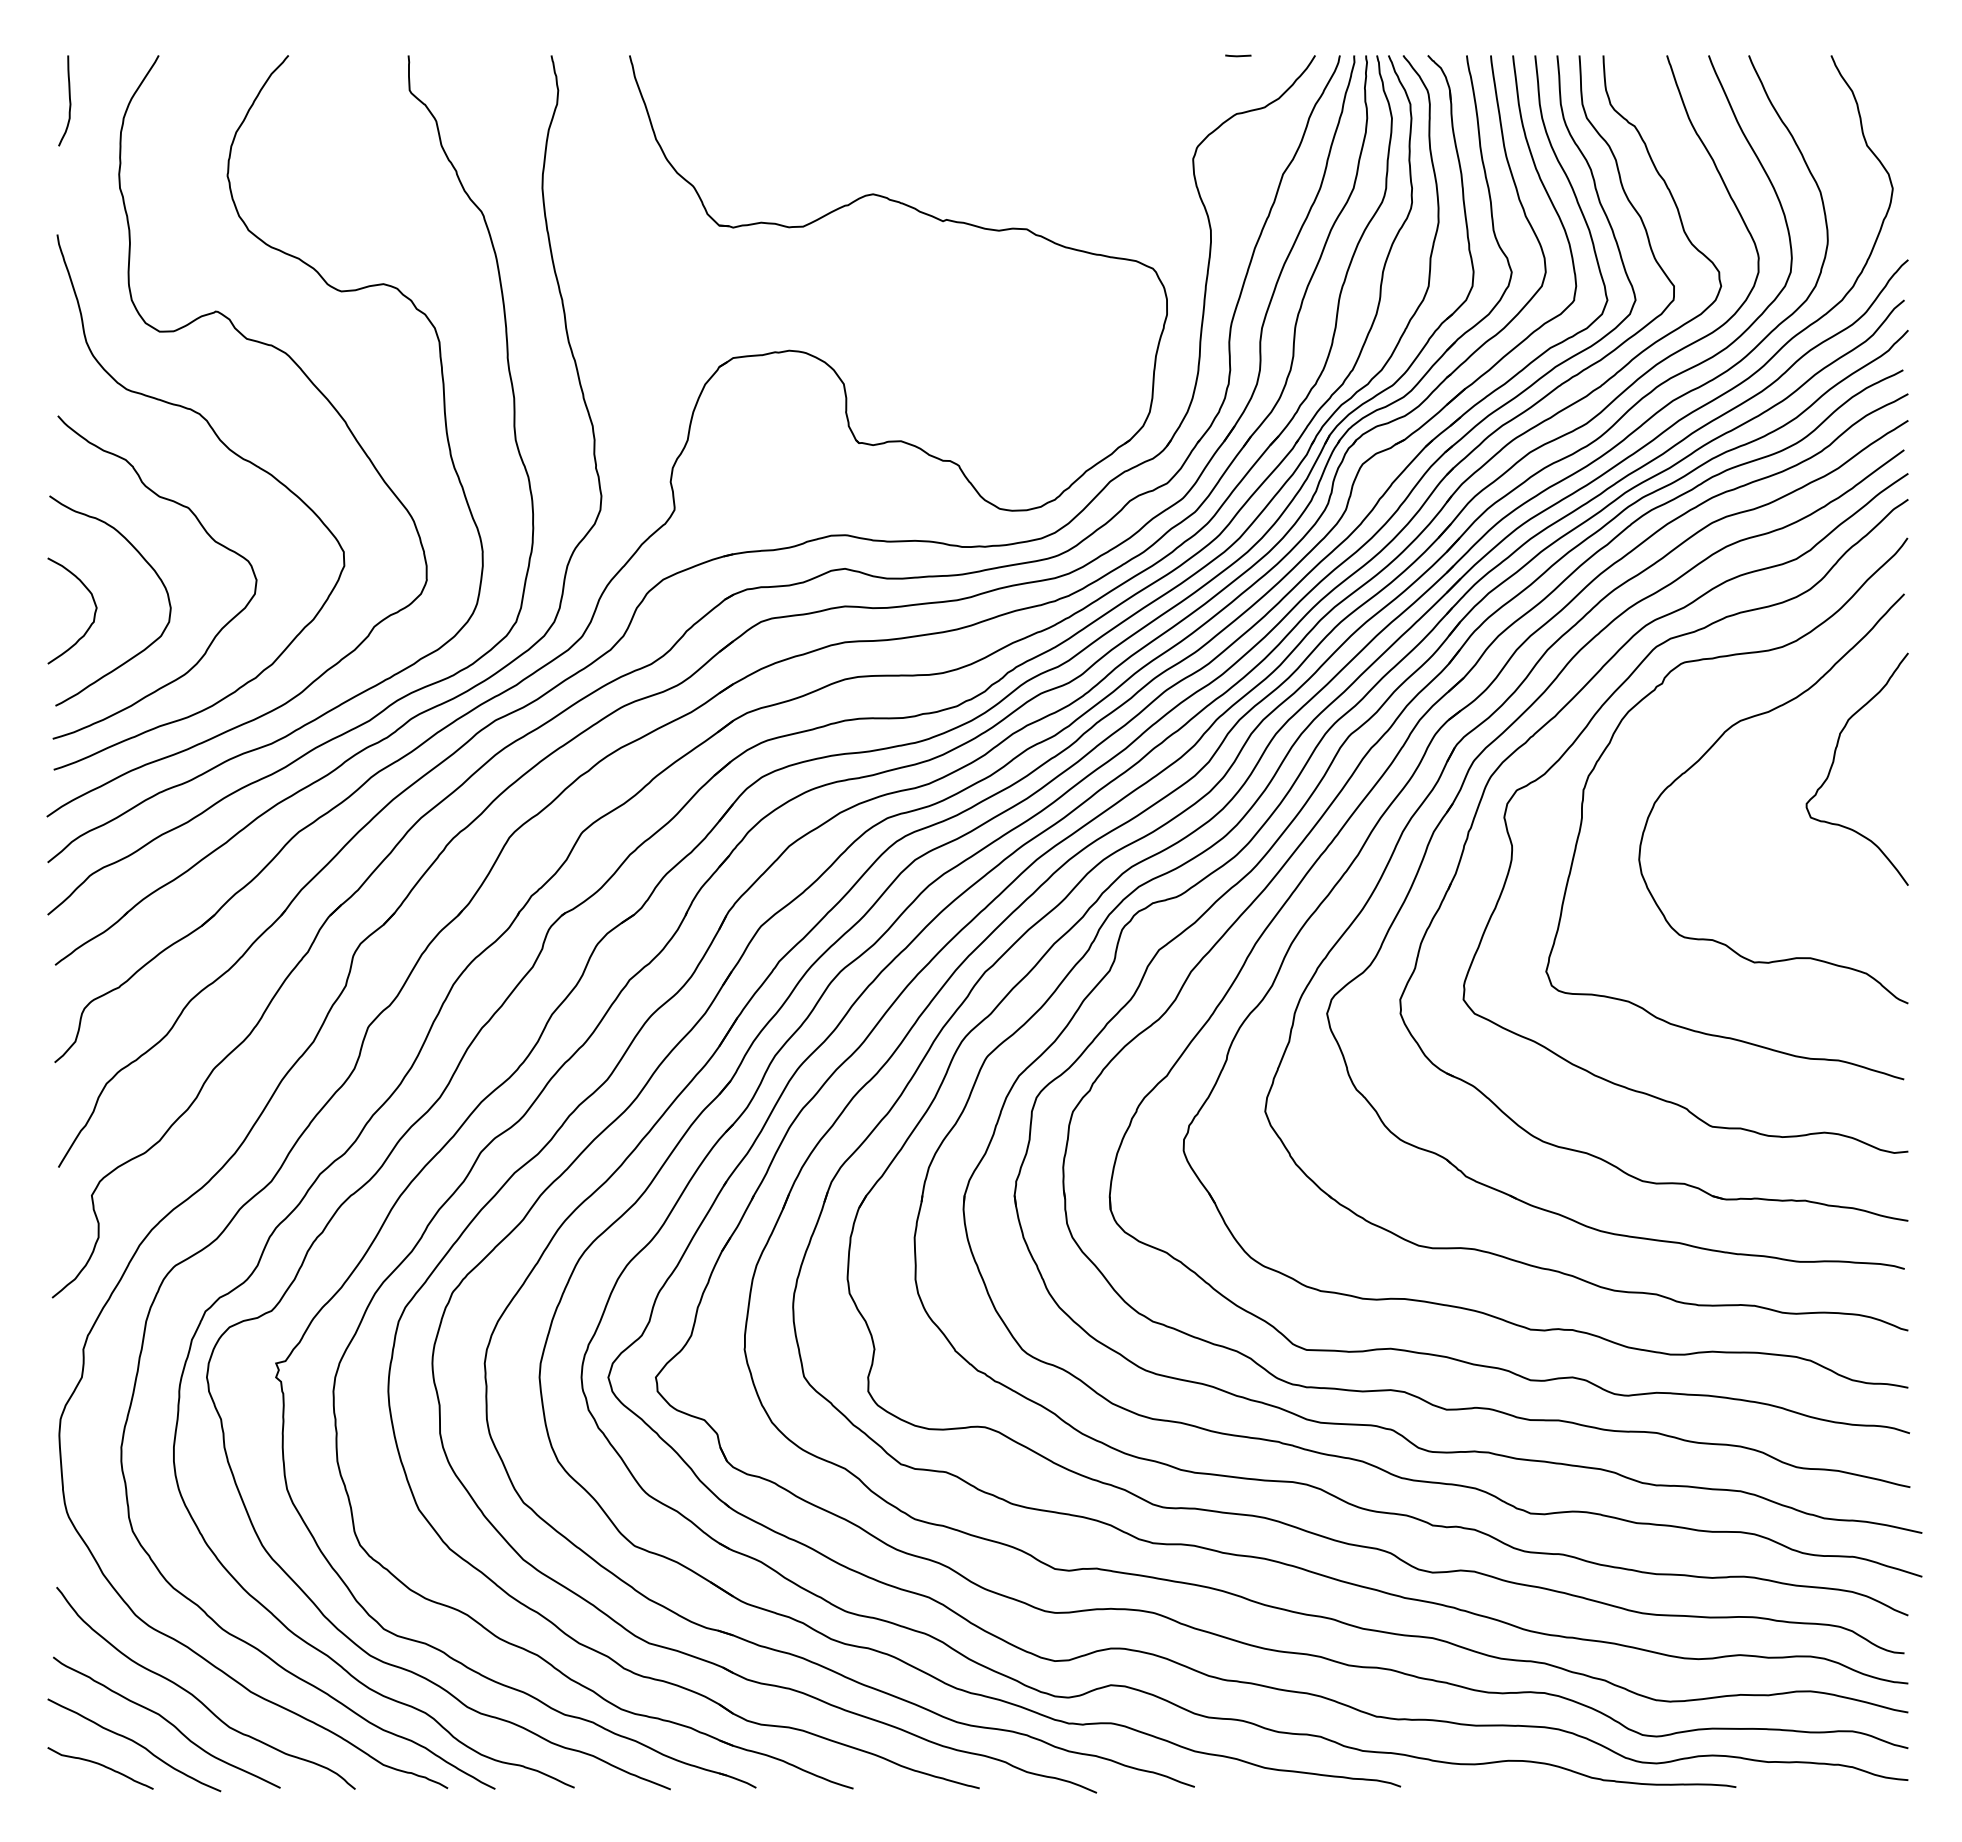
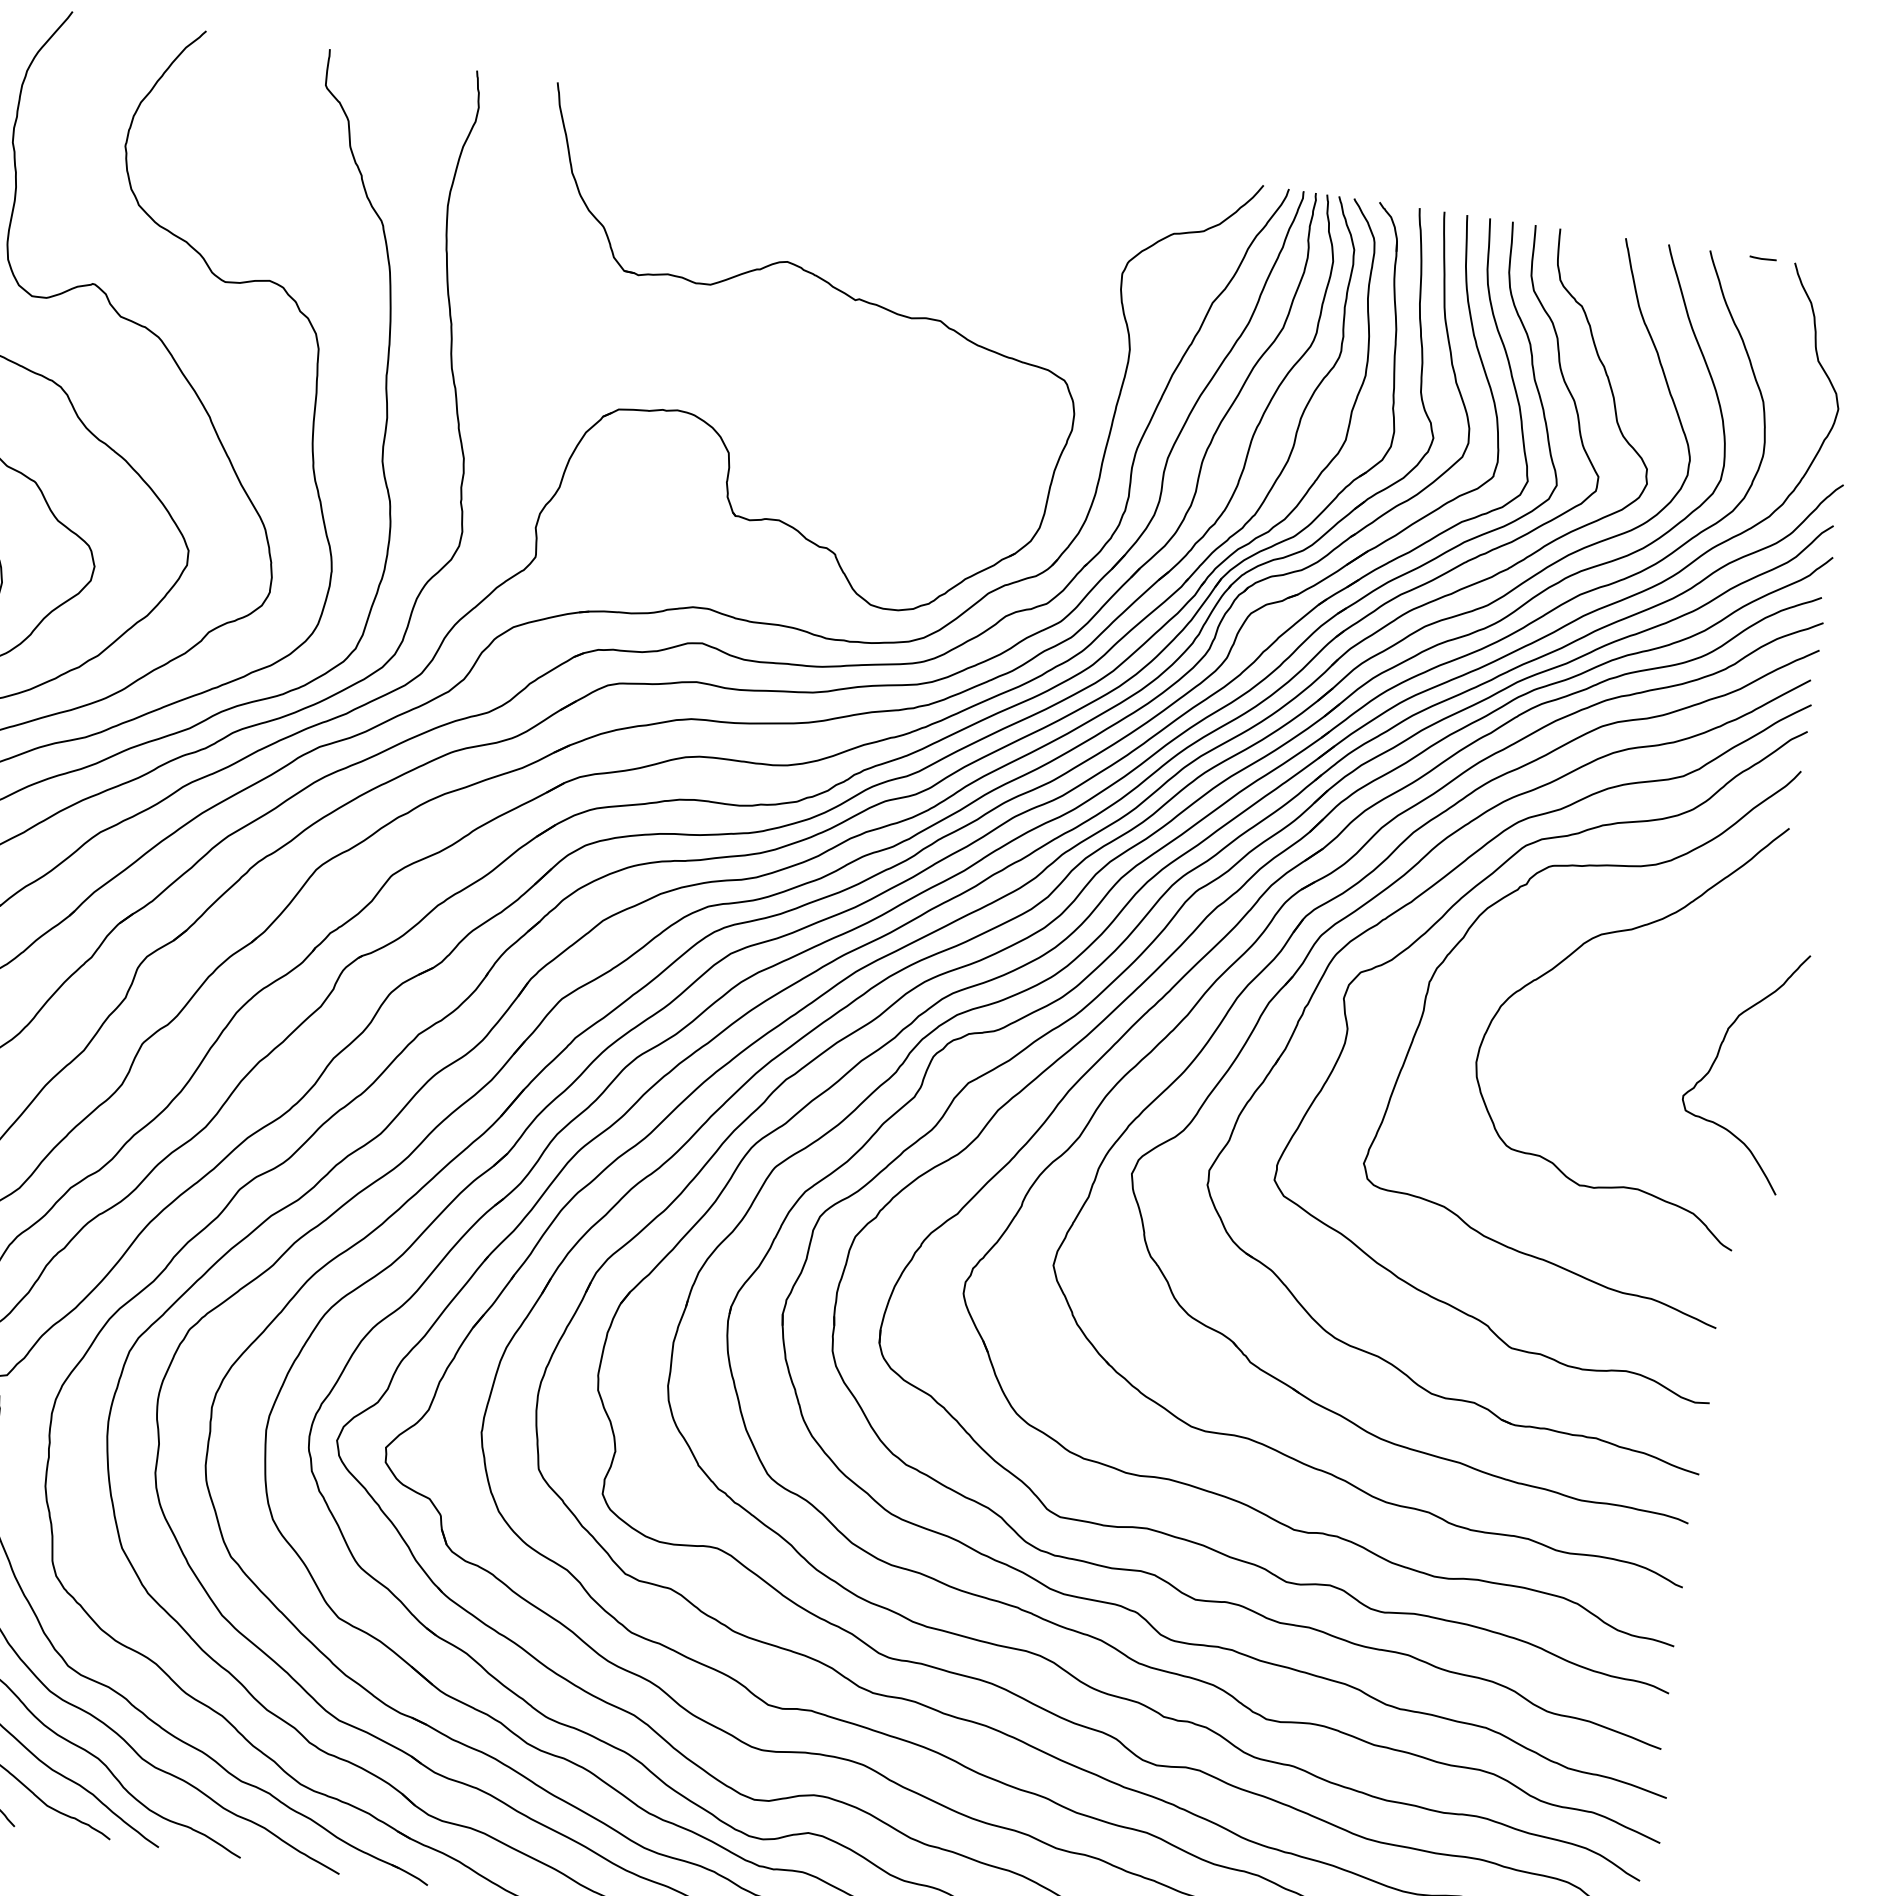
line: (1238, 55) -> (1763, 258), moved
curve: (1834, 761) -> (1718, 1056), moved

